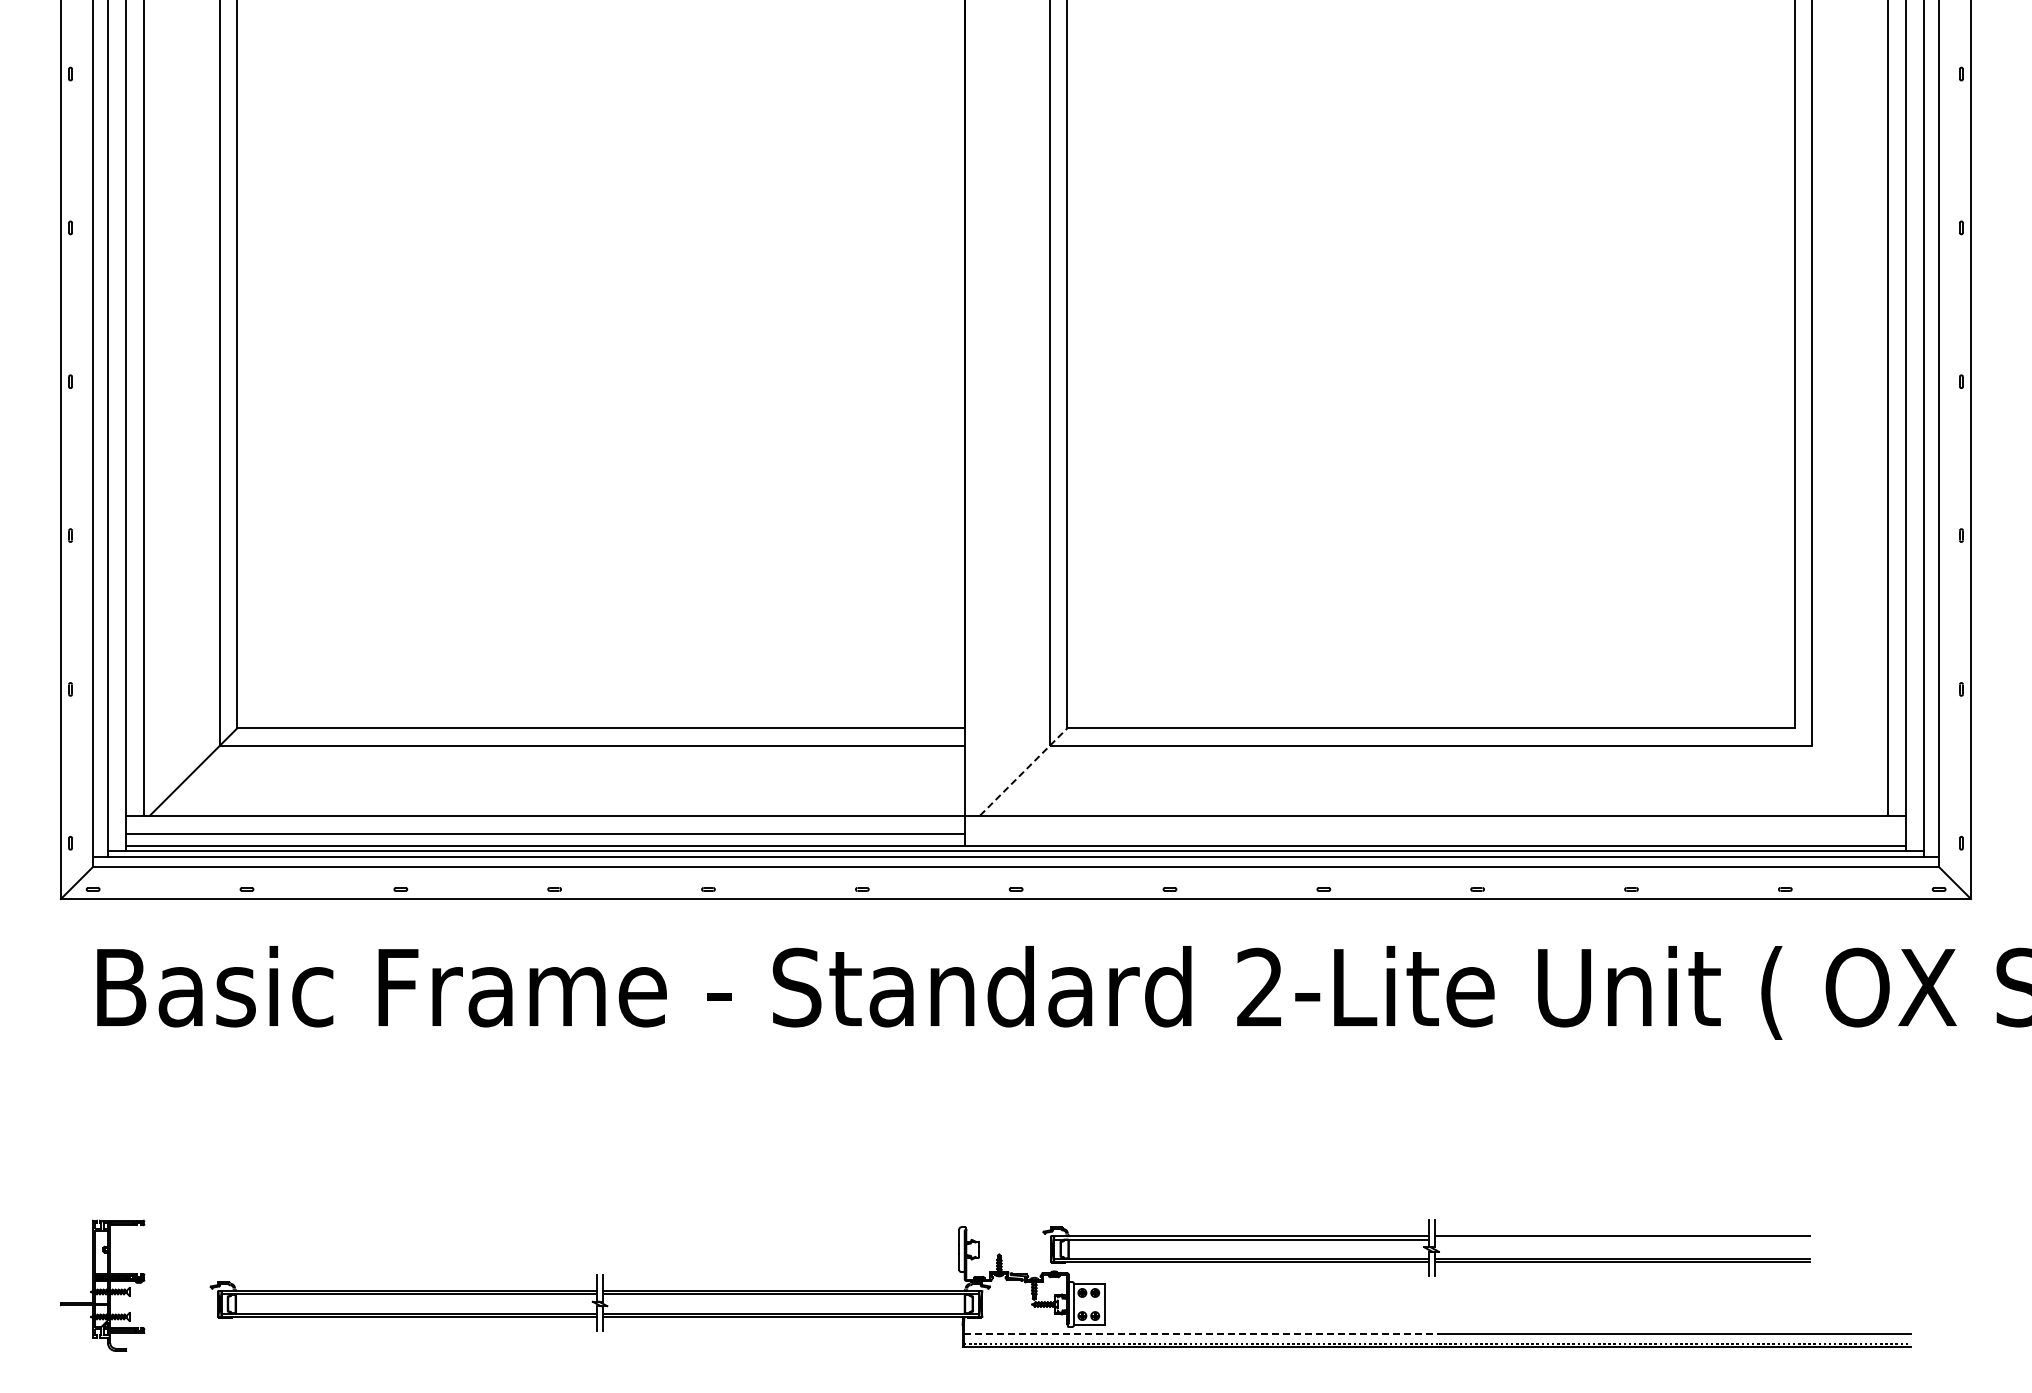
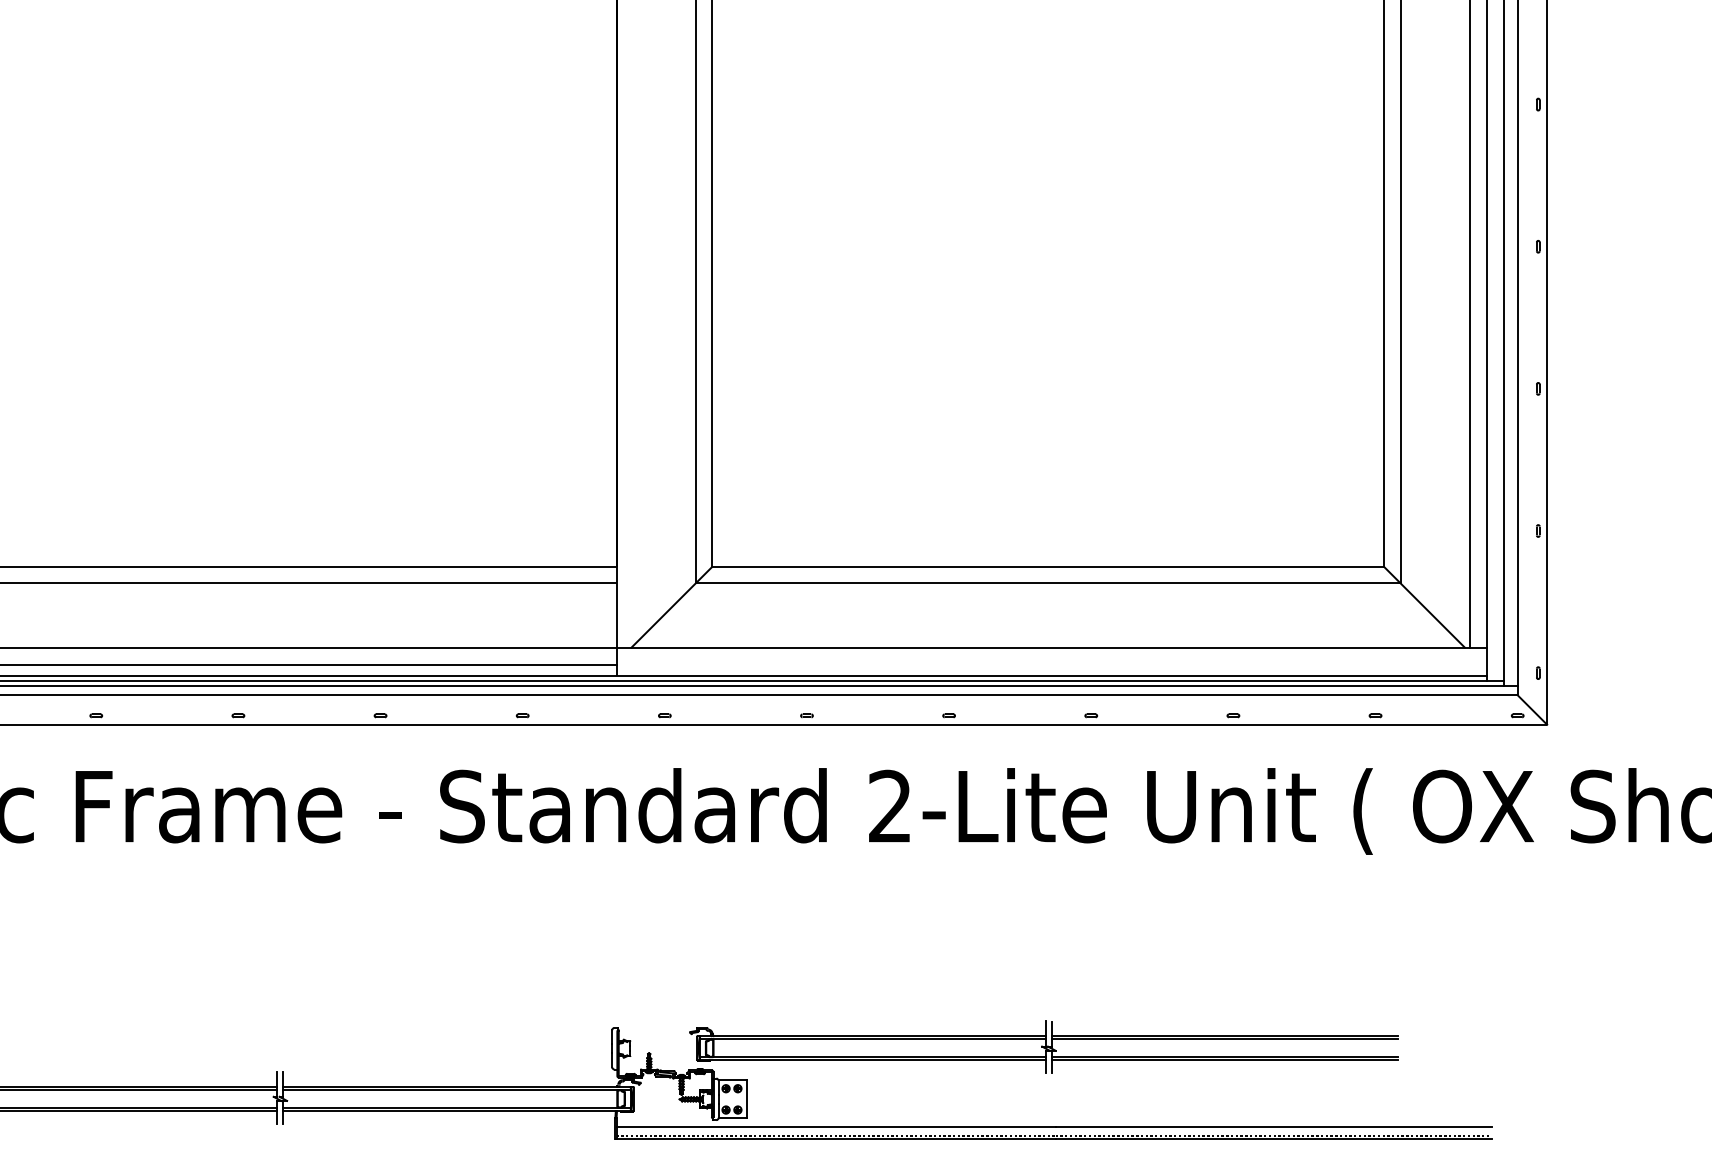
line: (1023, 771) -> (671, 606), dashed -> solid
line: (1837, 771) -> (1423, 606), added
line: (1621, 1239) -> (1224, 1039), added
line: (1201, 1334) -> (836, 1127), dashed -> solid

